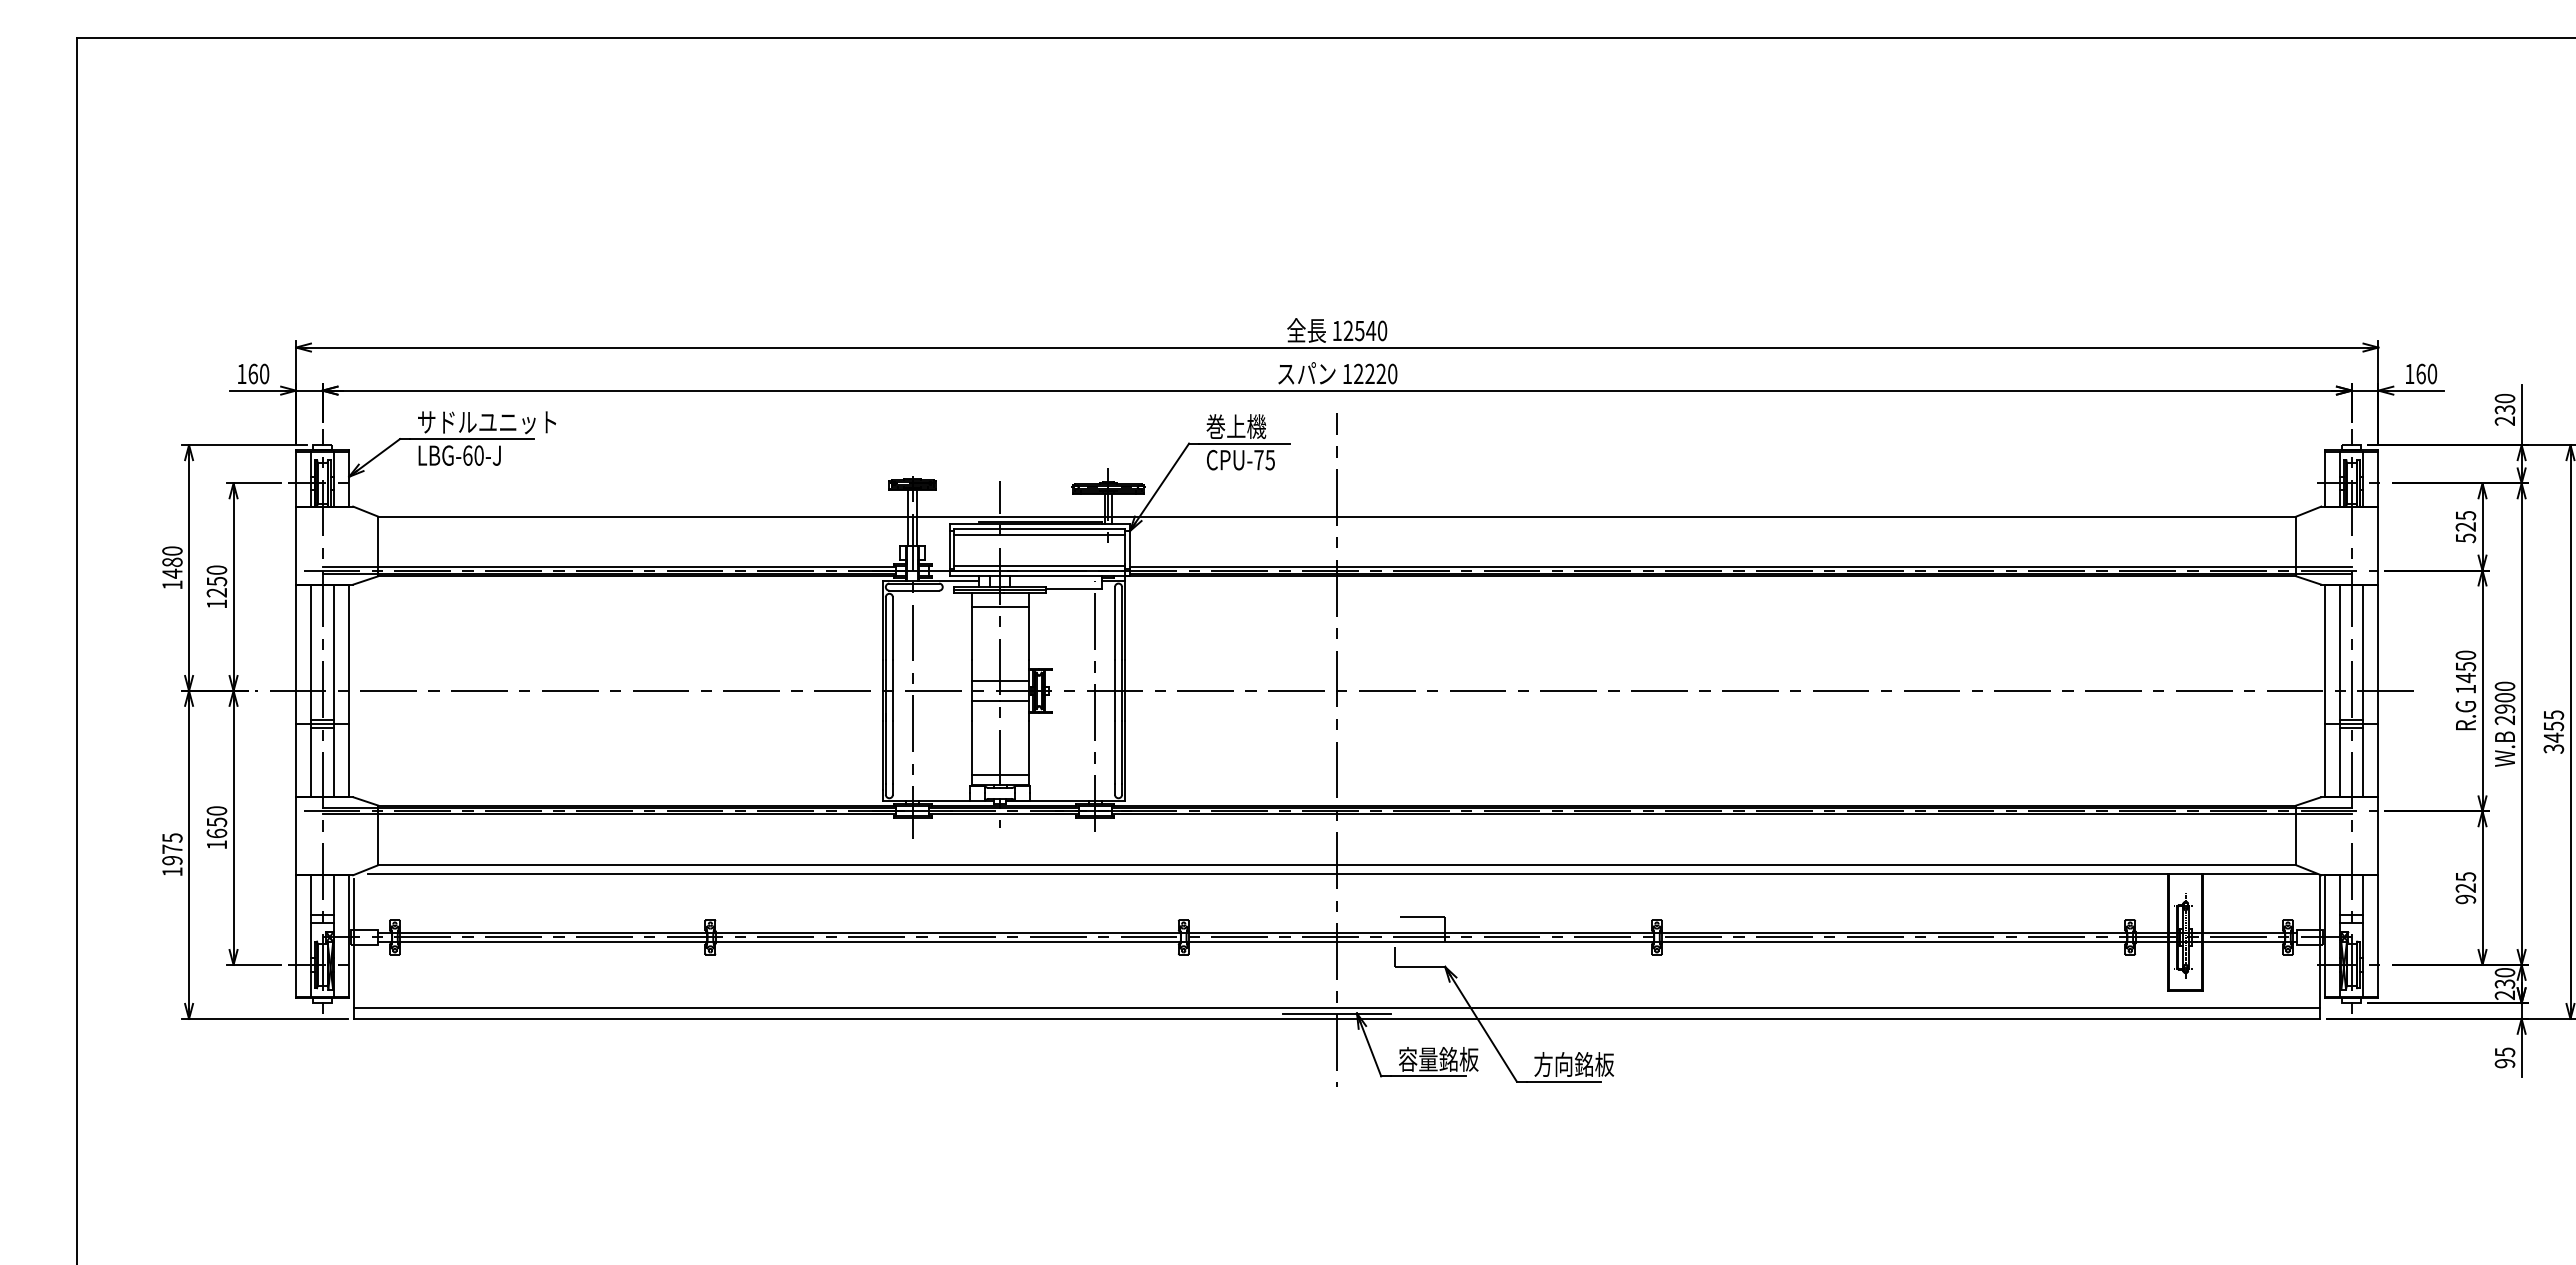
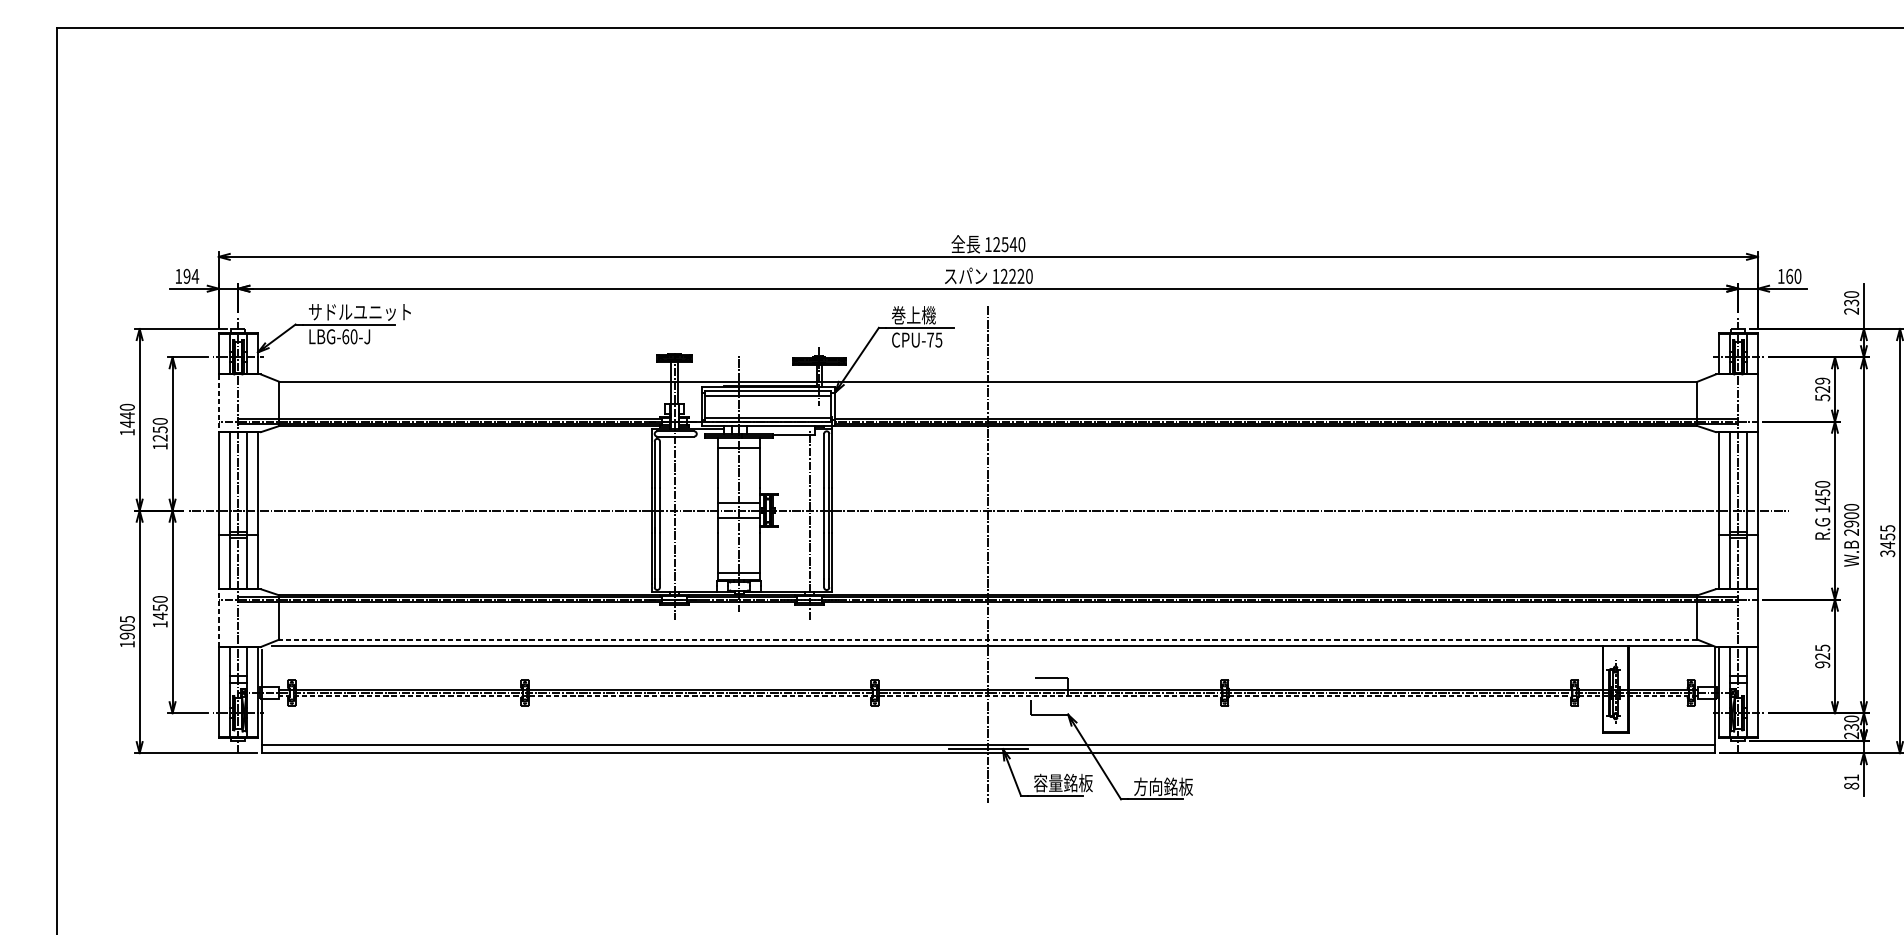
text: (258, 373) -> (190, 276), 160 -> 194
text: (2465, 515) -> (1822, 381), 525 -> 529
line: (296, 546) -> (219, 403), solid -> dashed
text: (172, 562) -> (127, 415), 1480 -> 1440
text: (216, 833) -> (159, 616), 1650 -> 1450
line: (296, 835) -> (219, 617), solid -> dashed
text: (172, 848) -> (127, 627), 1975 -> 1905
line: (1336, 865) -> (987, 639), solid -> dashed
line: (1336, 941) -> (987, 695), solid -> dashed
text: (2504, 1057) -> (1851, 781), 95 -> 81

